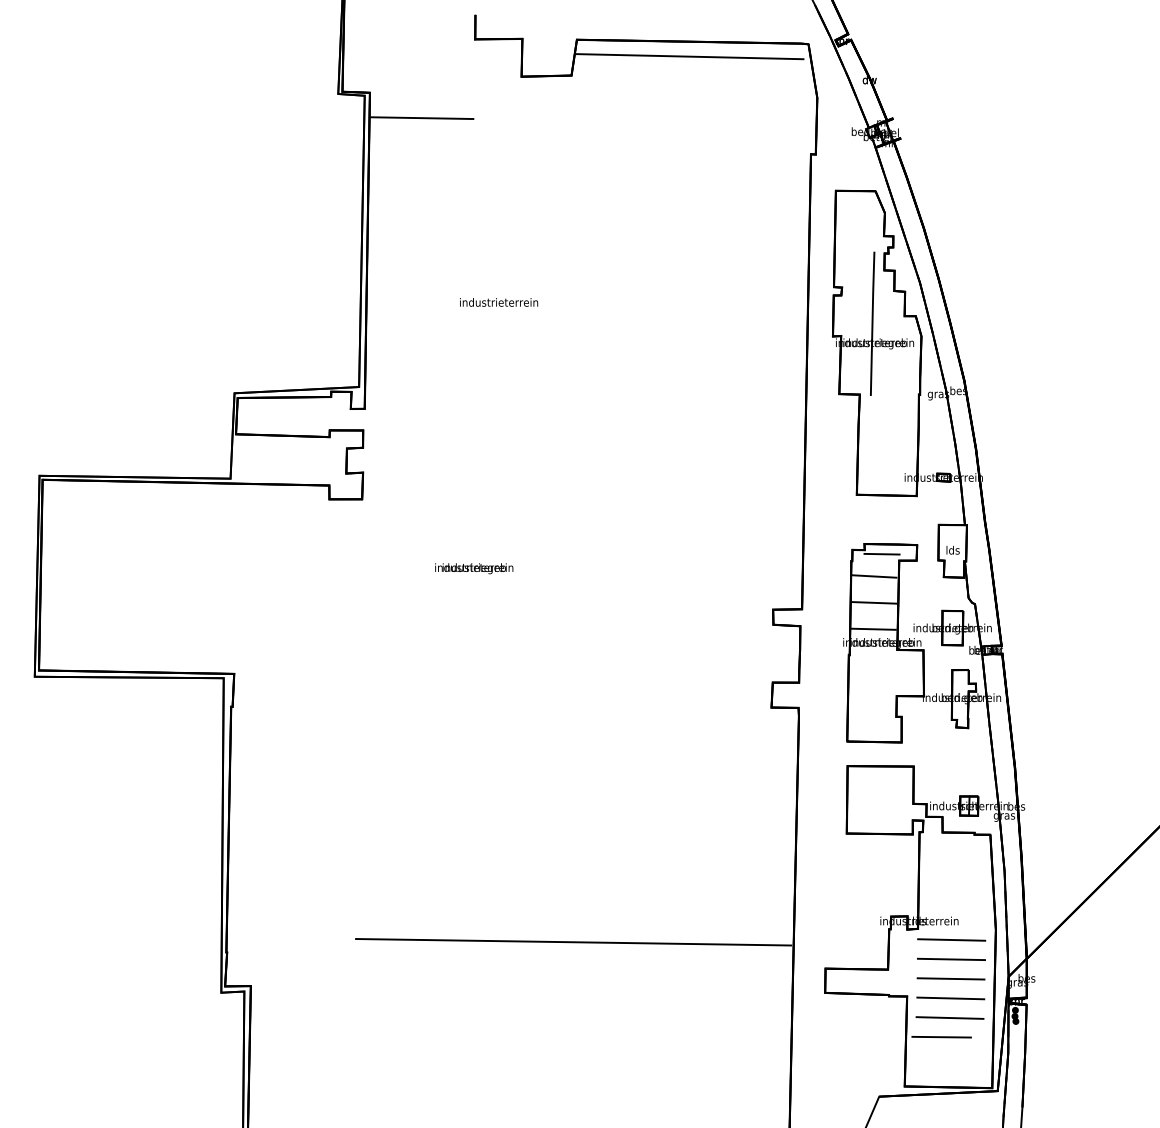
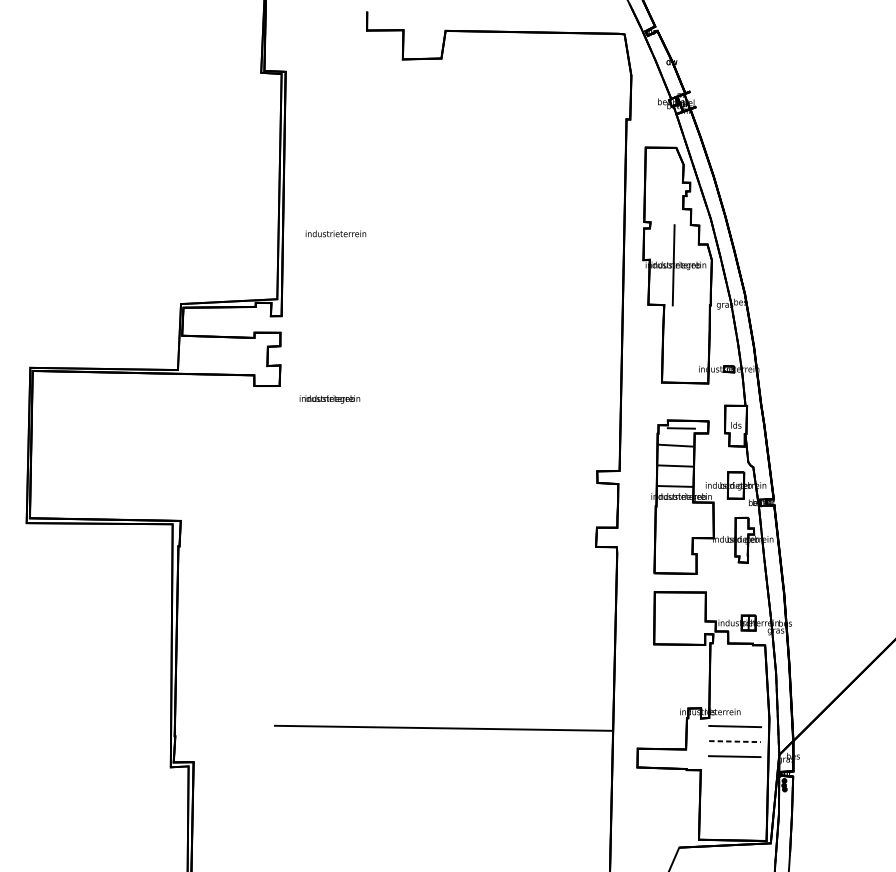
line: (689, 56) -> (532, 43), removed
line: (422, 118) -> (326, 91), removed
line: (873, 270) -> (674, 209), removed
text: (499, 302) -> (336, 233), moved
text: (474, 568) -> (330, 399), moved
line: (951, 959) -> (735, 741), solid -> dashed
line: (950, 998) -> (734, 771), removed
line: (949, 1017) -> (733, 786), removed
line: (941, 1036) -> (727, 801), removed

